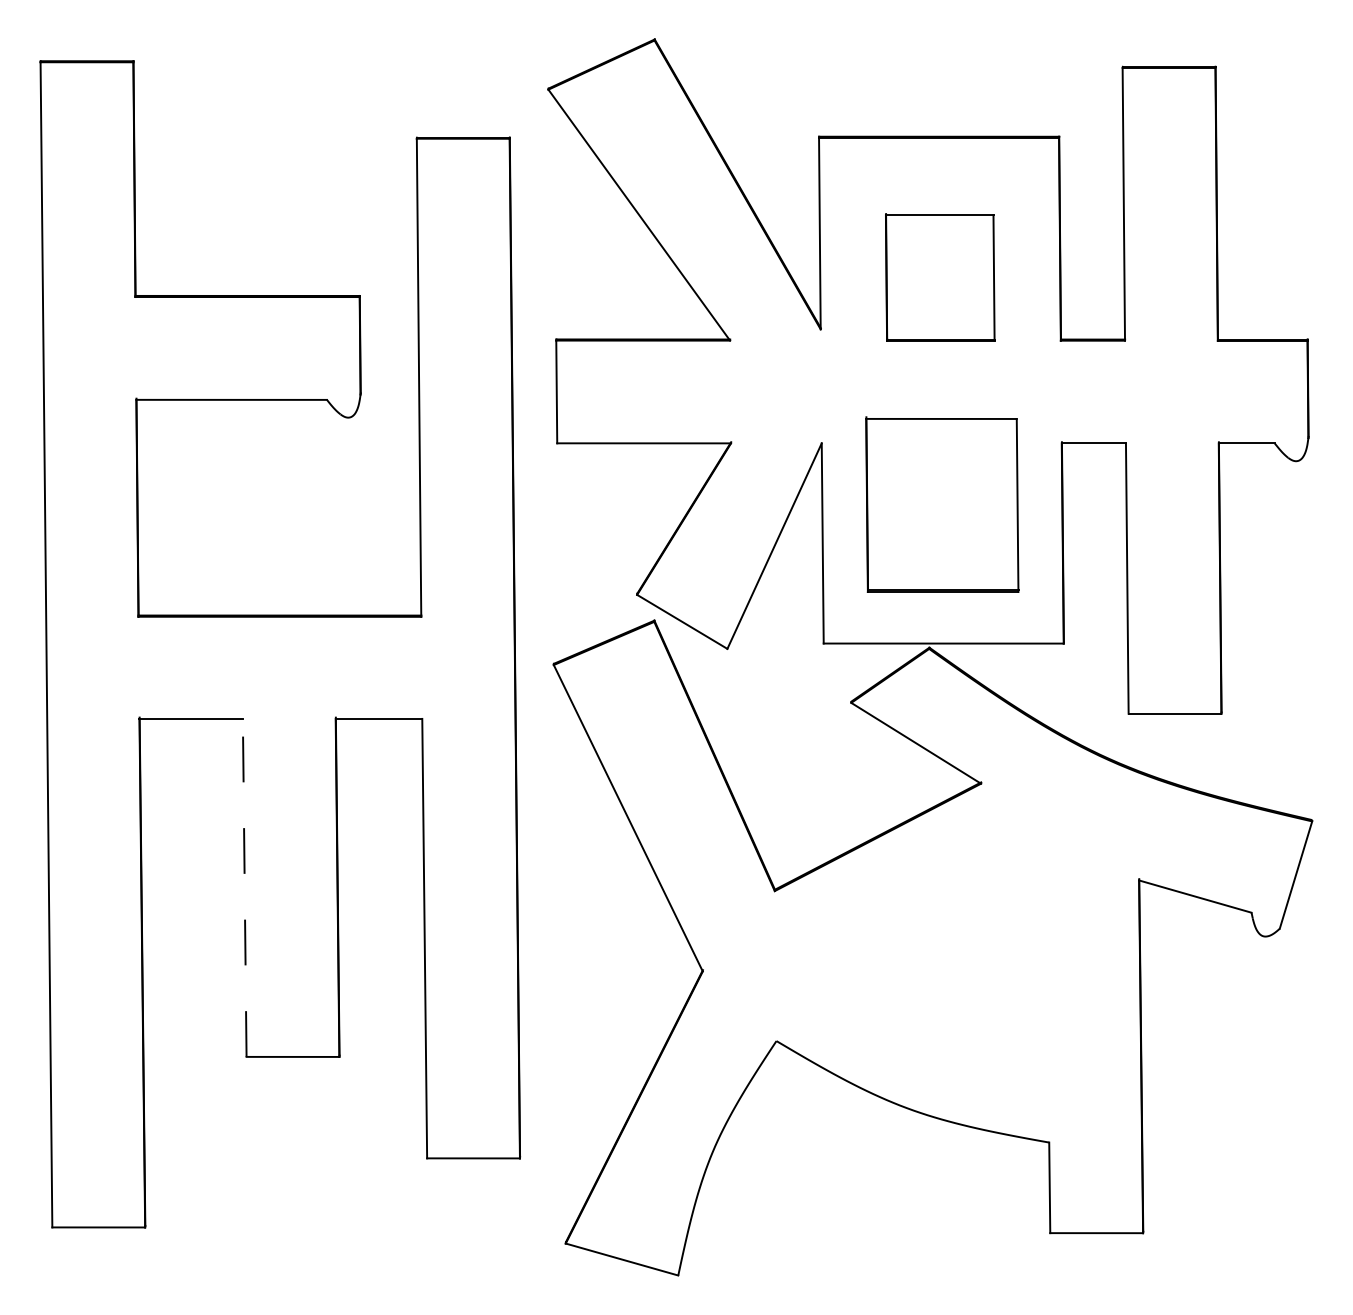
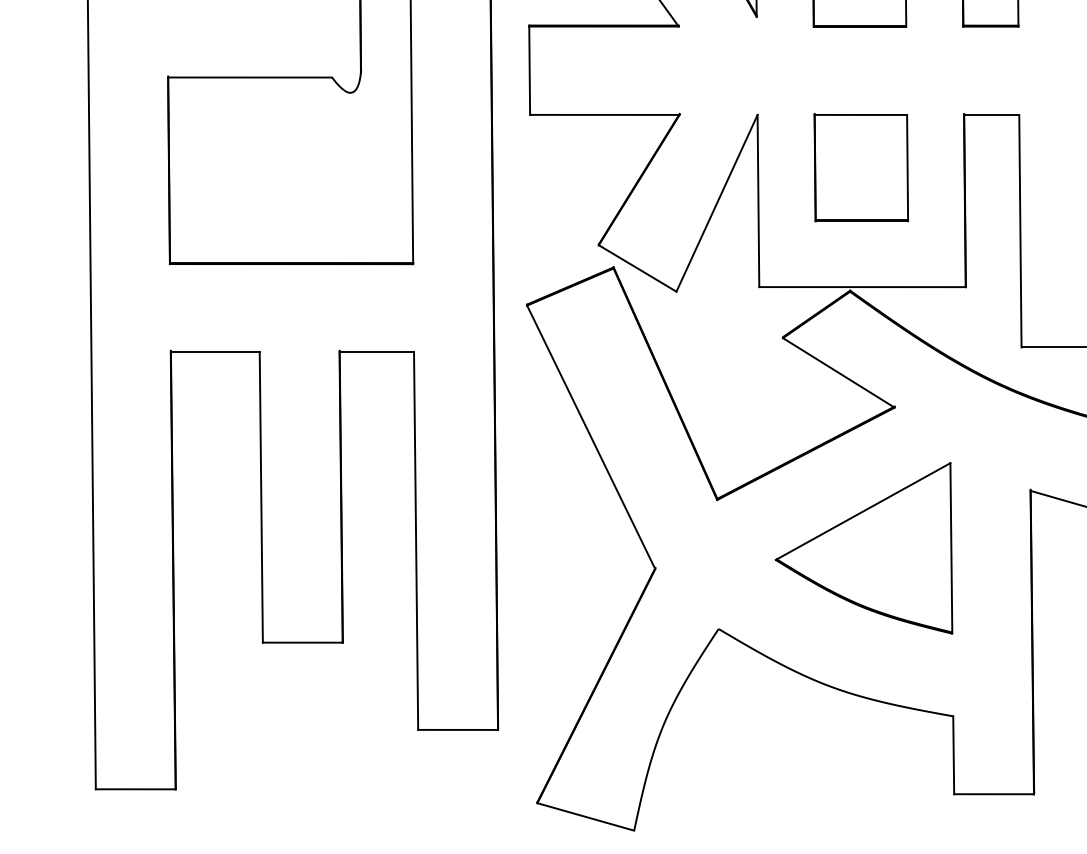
part: (942, 504) -> (861, 167), size x0.71
line: (244, 887) -> (261, 496), dashed -> solid
part: (944, 947) -> (863, 548), added

